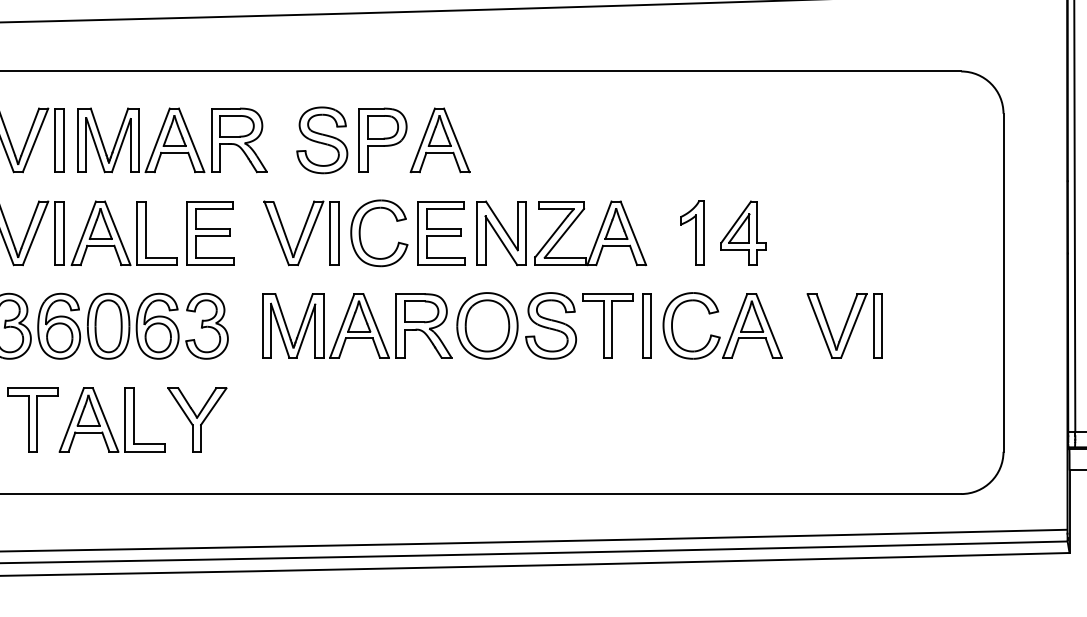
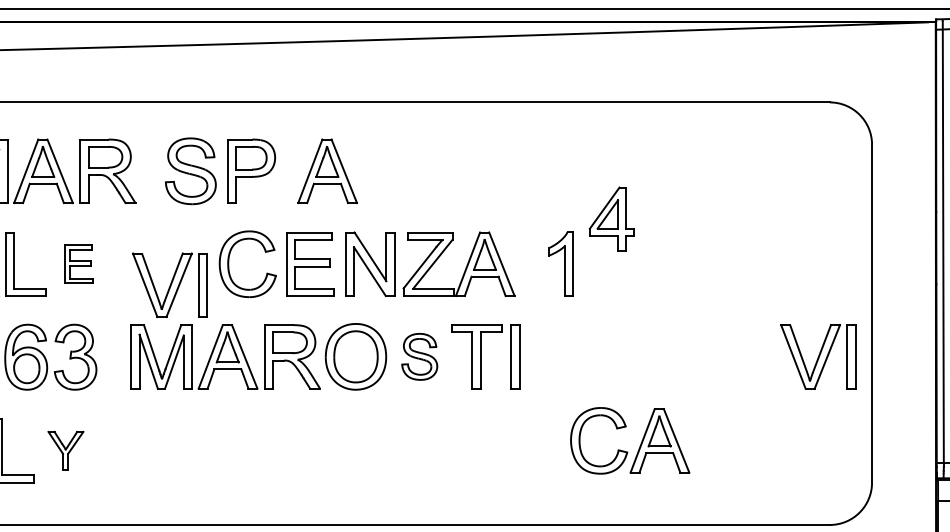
part: (439, 140) -> (327, 171), moved
part: (743, 232) -> (612, 218), moved
part: (210, 233) -> (79, 264), size x0.6
part: (301, 233) -> (170, 285), moved
part: (551, 325) -> (420, 356), size x0.7
part: (844, 325) -> (818, 356), moved
part: (732, 329) -> (640, 444), moved
part: (197, 419) -> (66, 450), size x0.6

